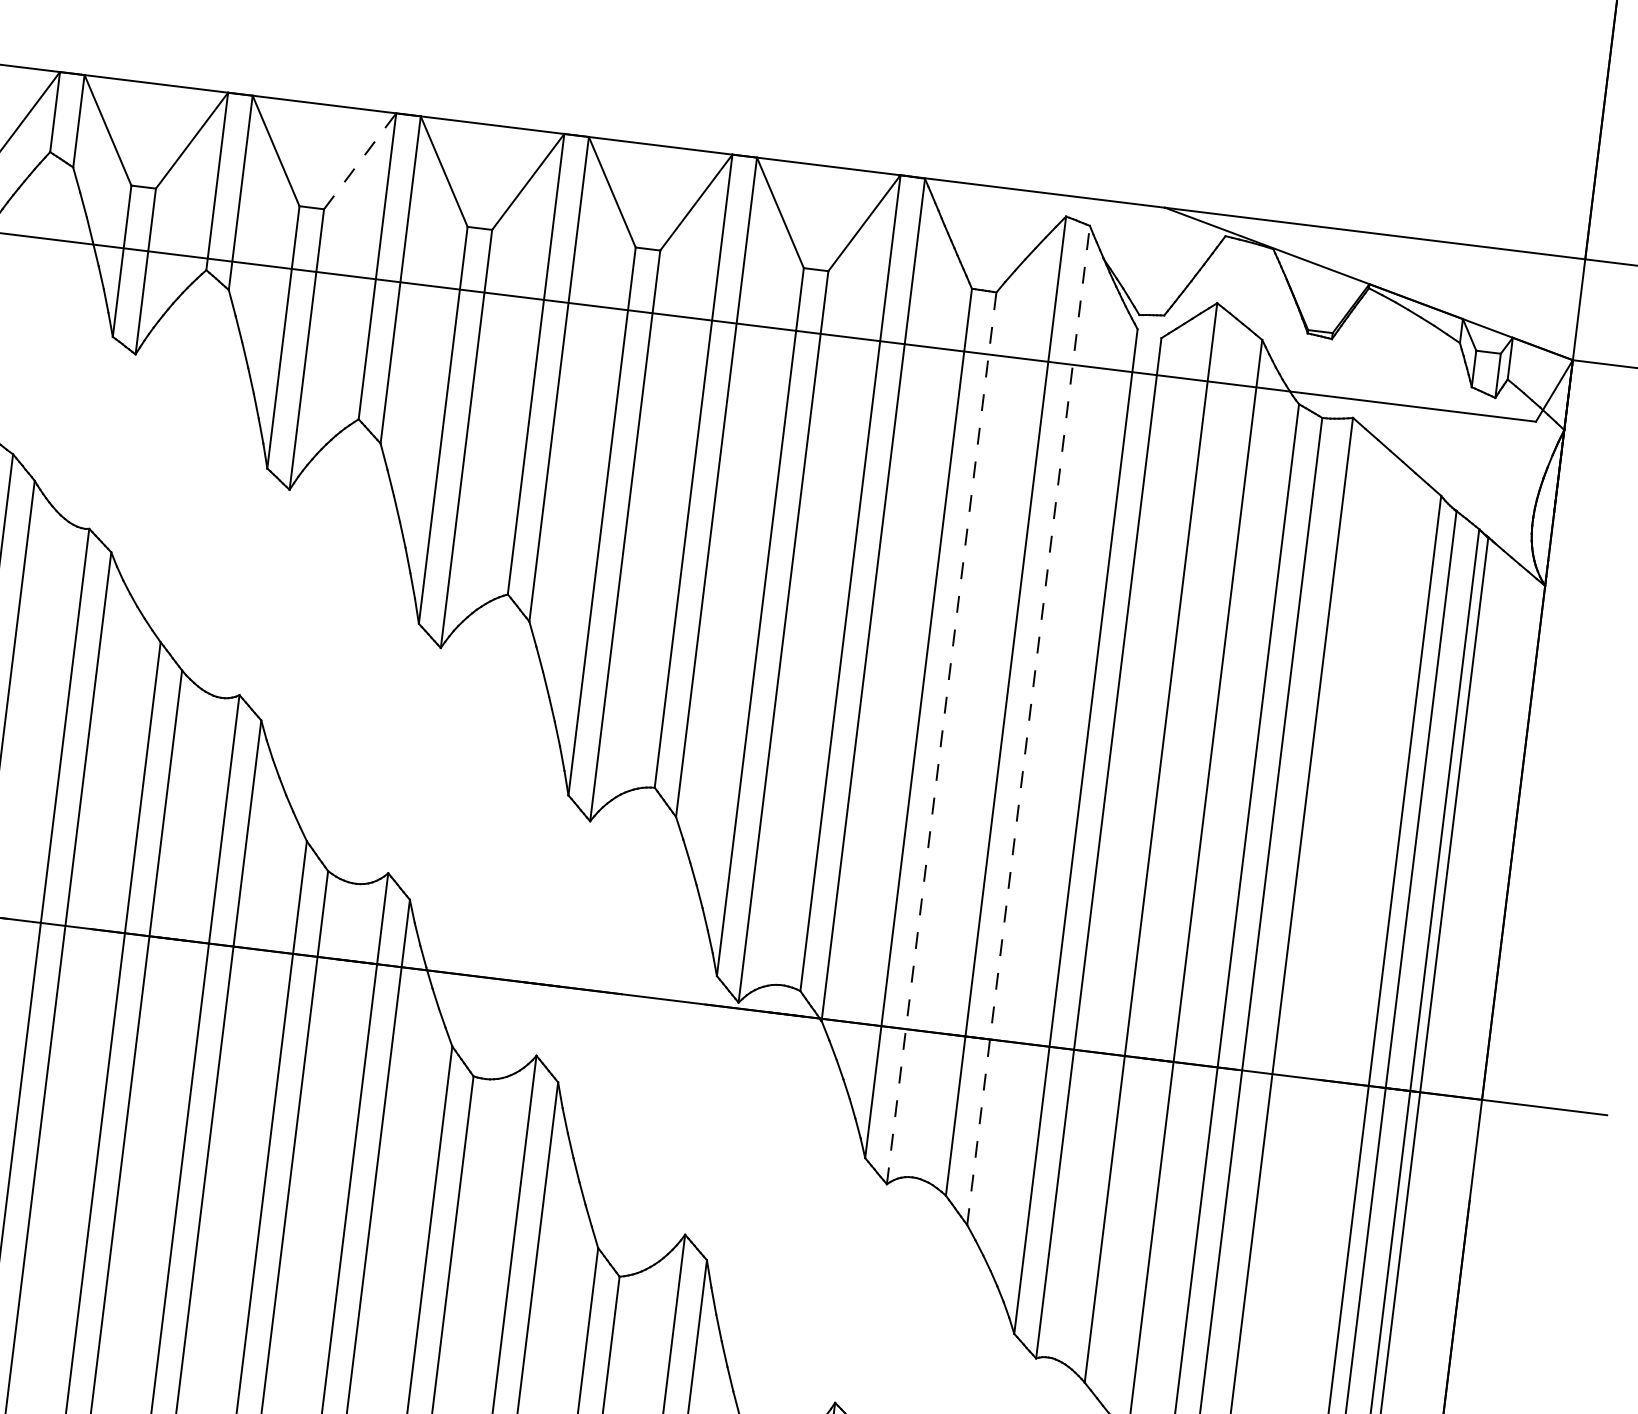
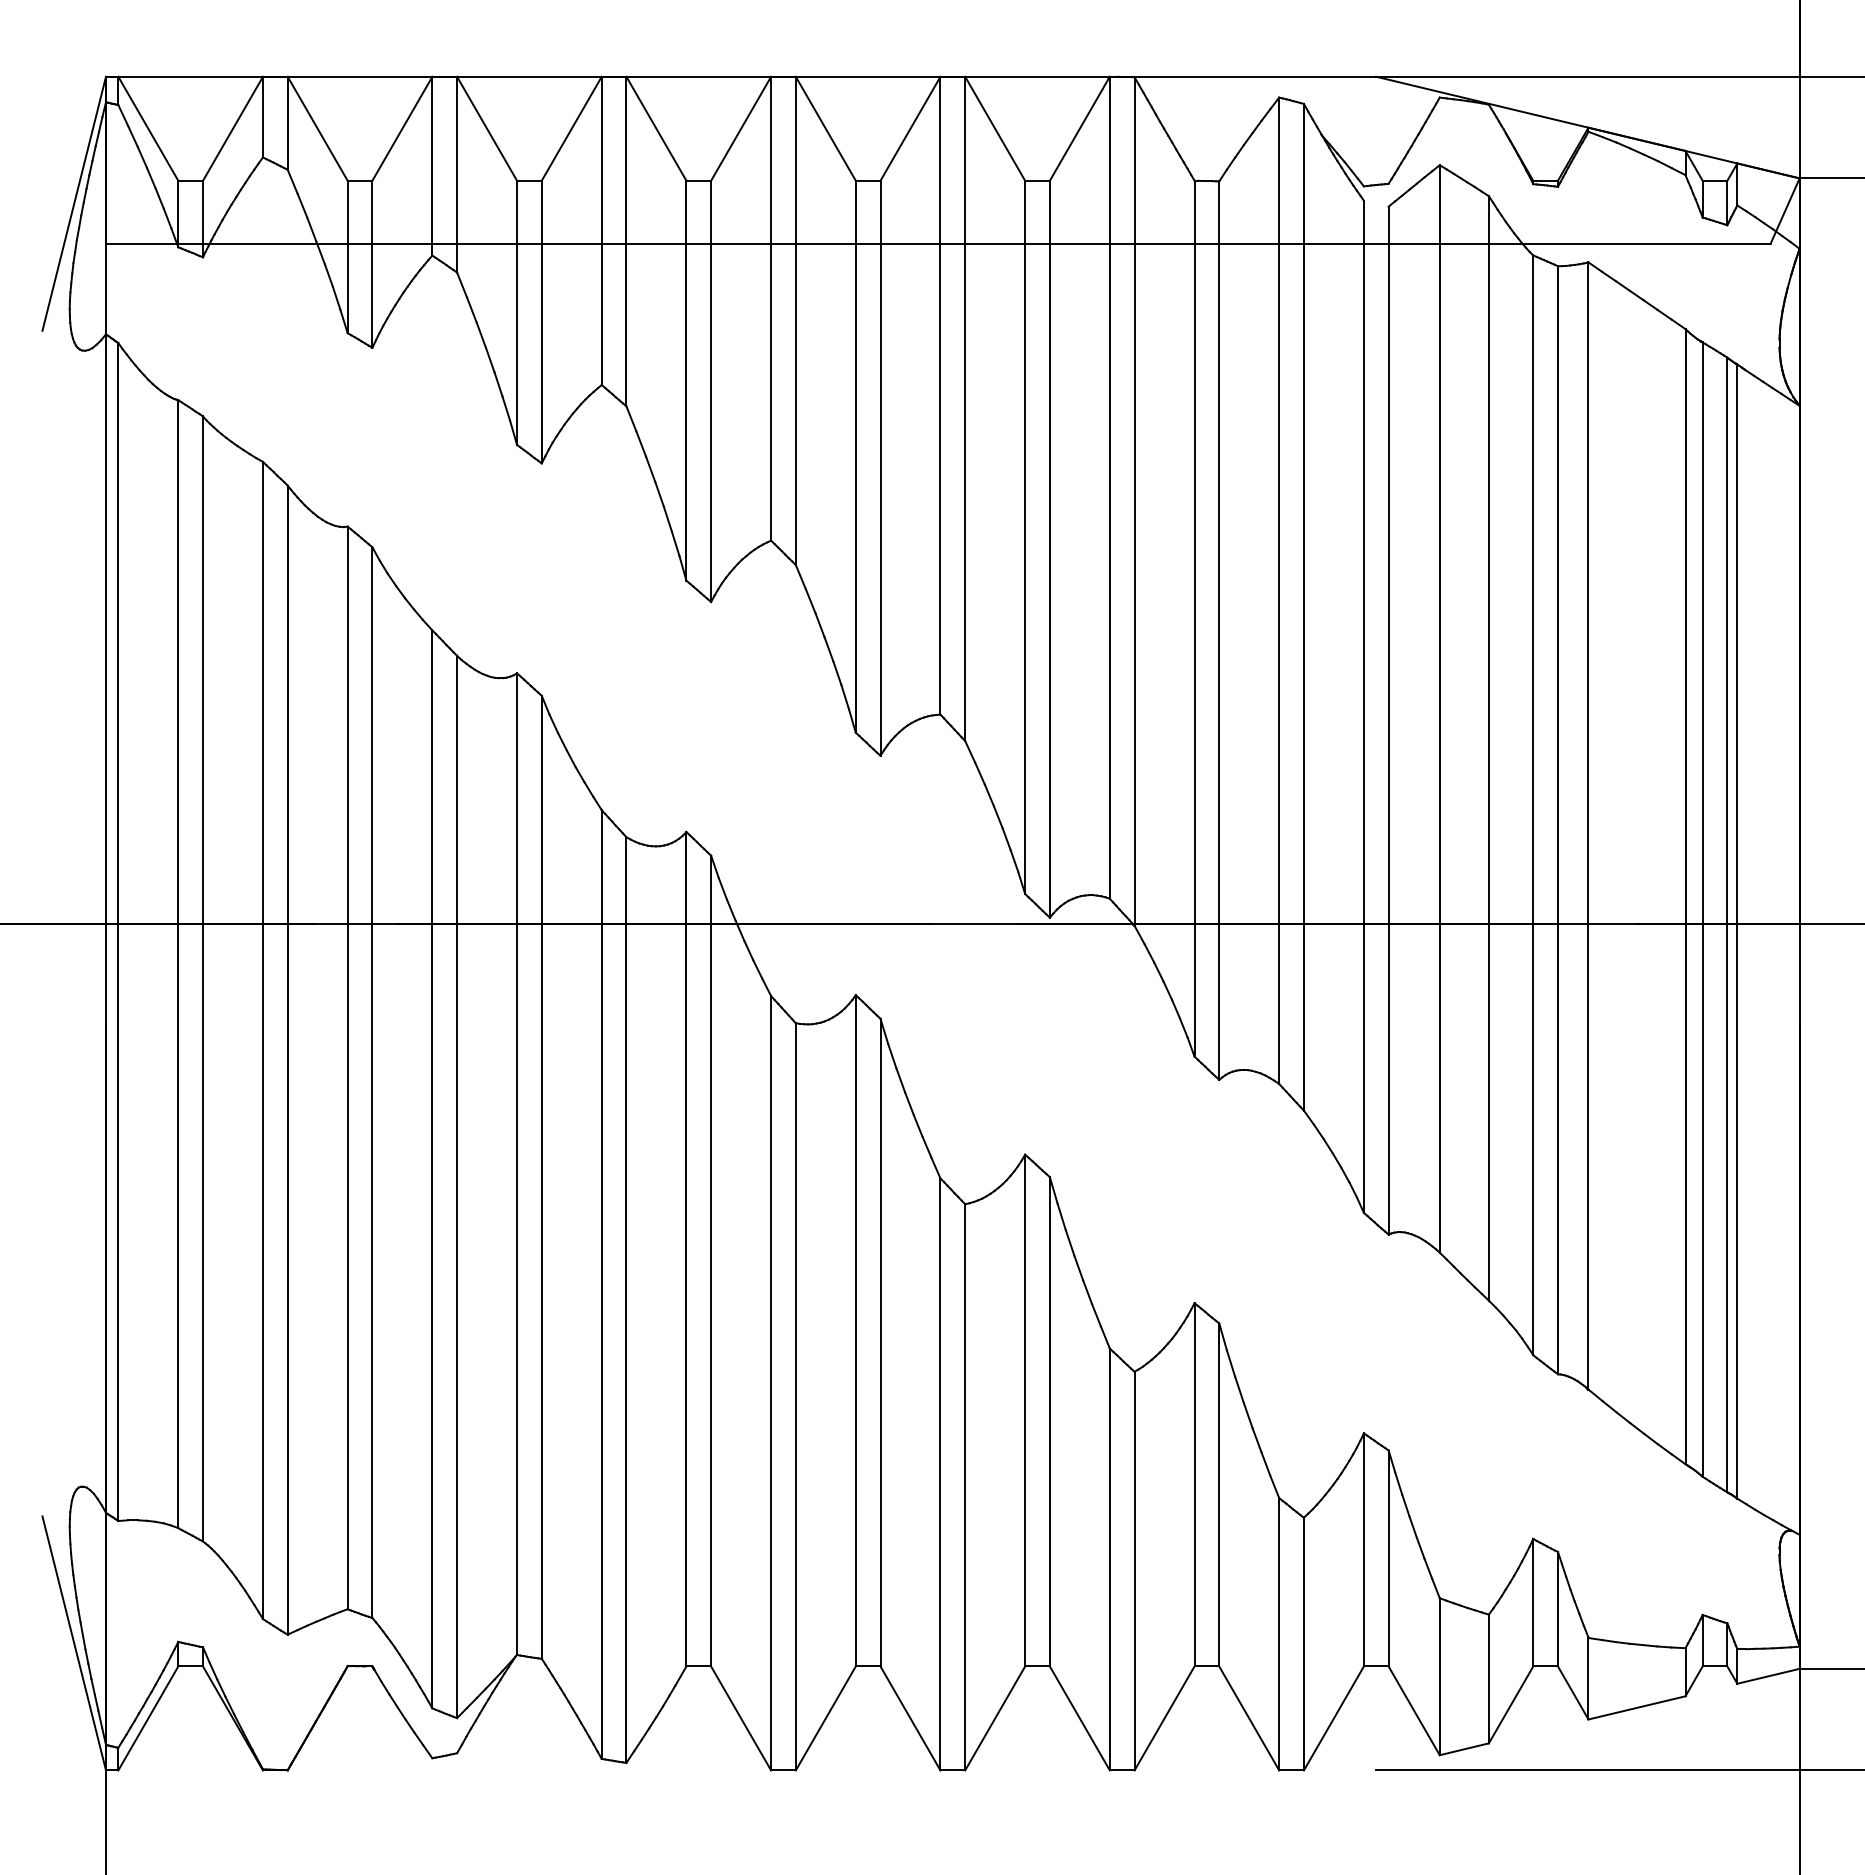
line: (360, 161) -> (572, 128), dashed -> solid
line: (1028, 724) -> (1303, 606), dashed -> solid
line: (941, 738) -> (1219, 630), dashed -> solid

